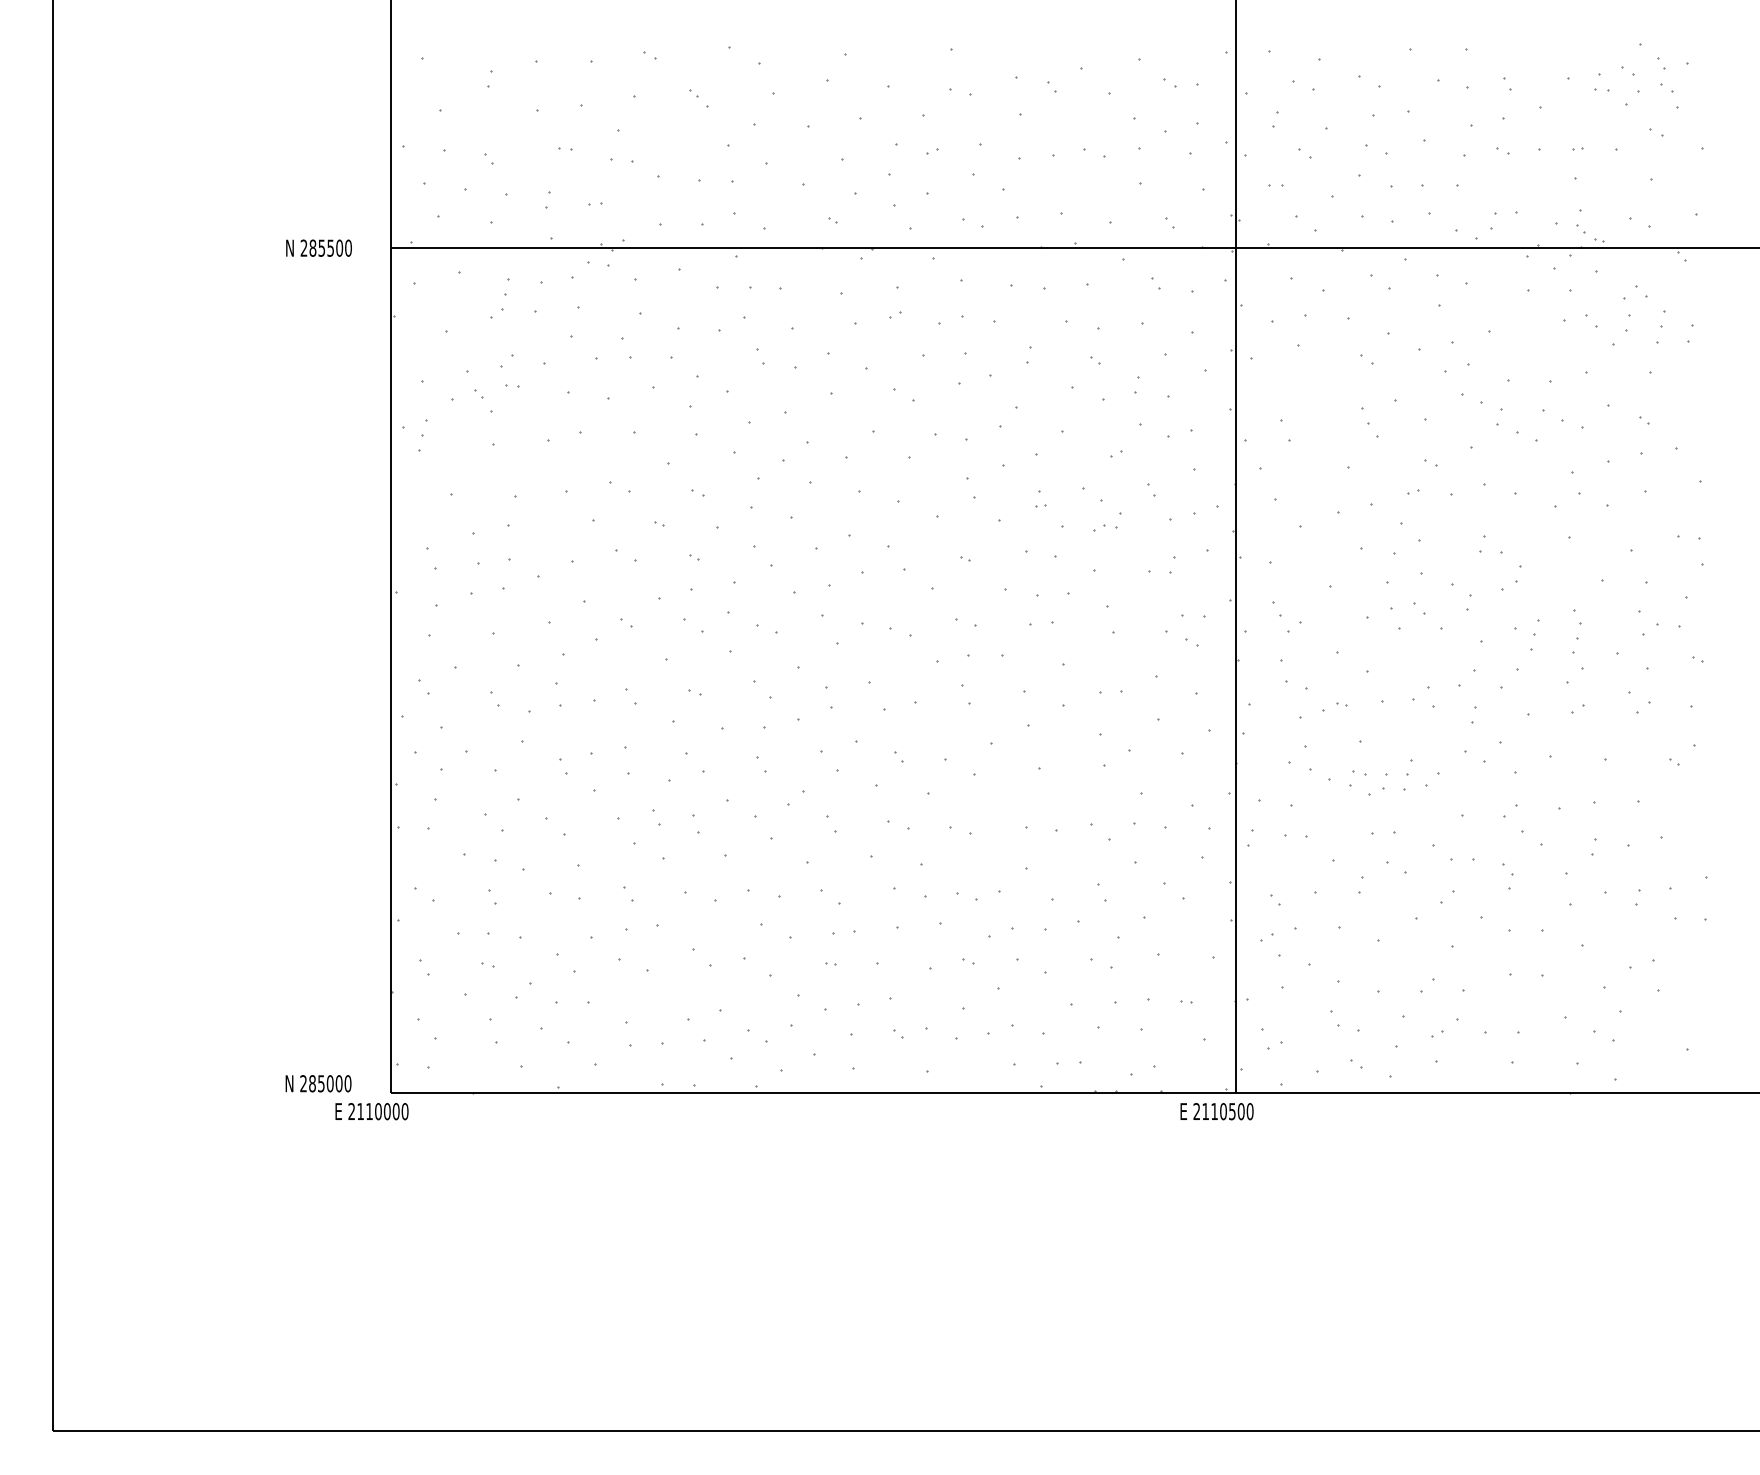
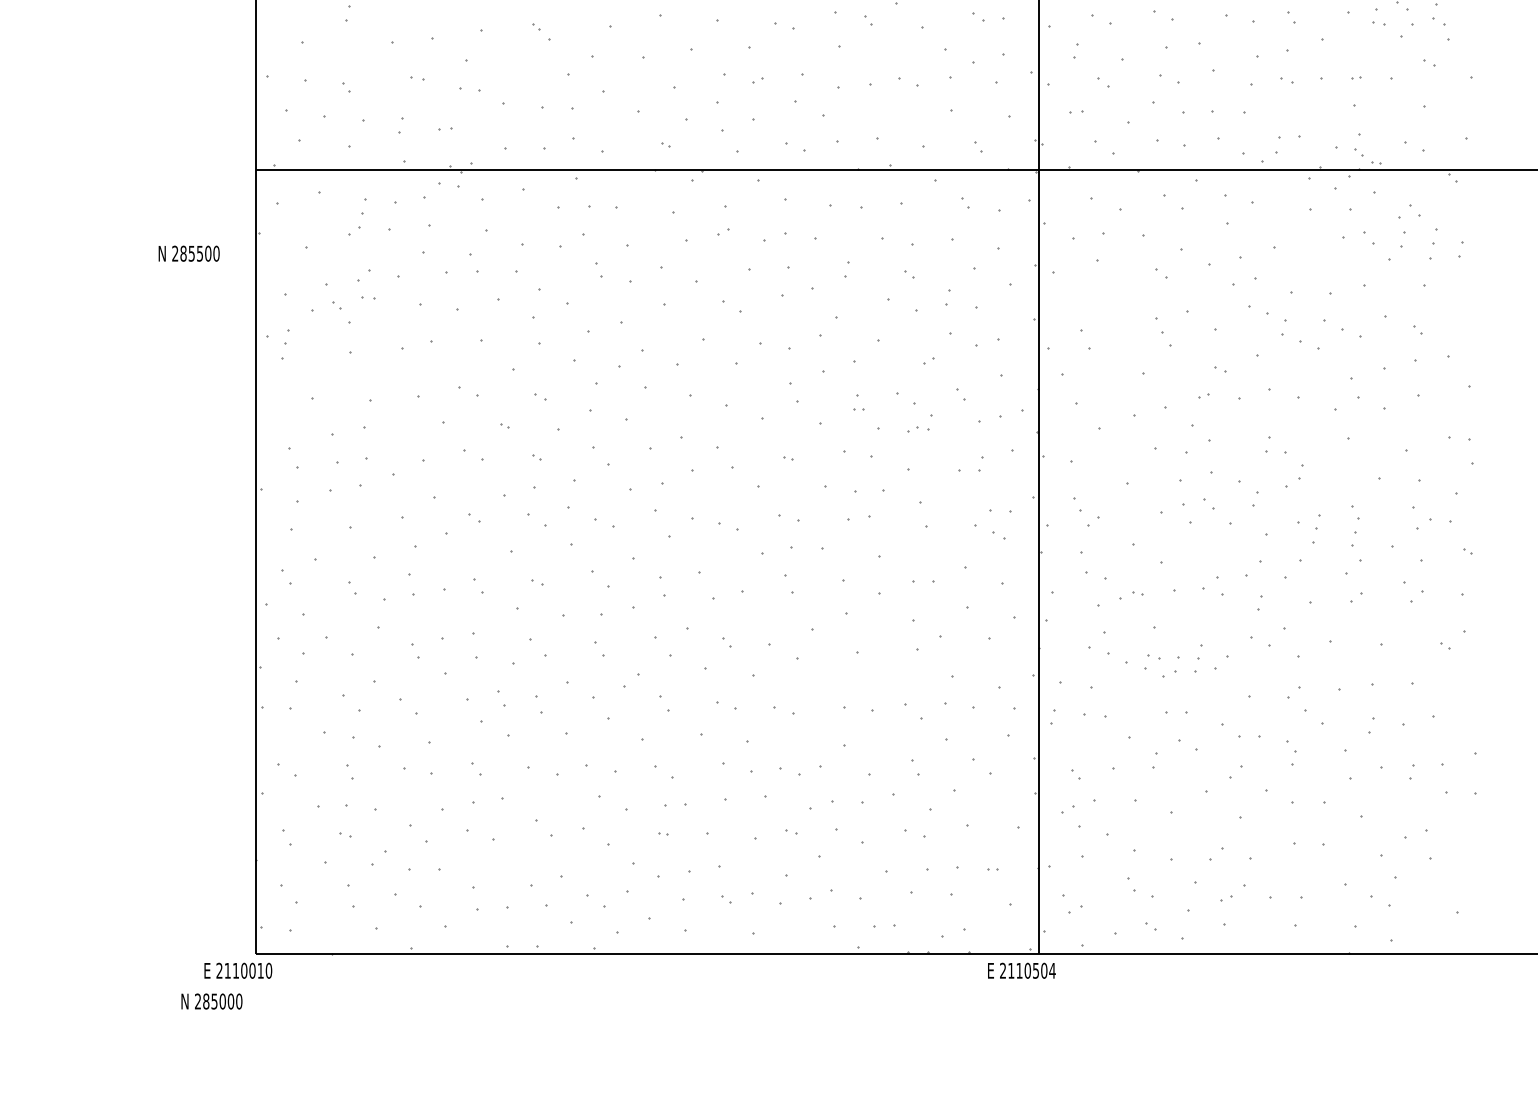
text: (318, 247) -> (188, 253), moved
text: (318, 1083) -> (211, 1001), moved
text: (395, 1111) -> (260, 970), 2110000 -> 2110010
text: (1249, 1111) -> (1051, 970), 2110500 -> 2110504

